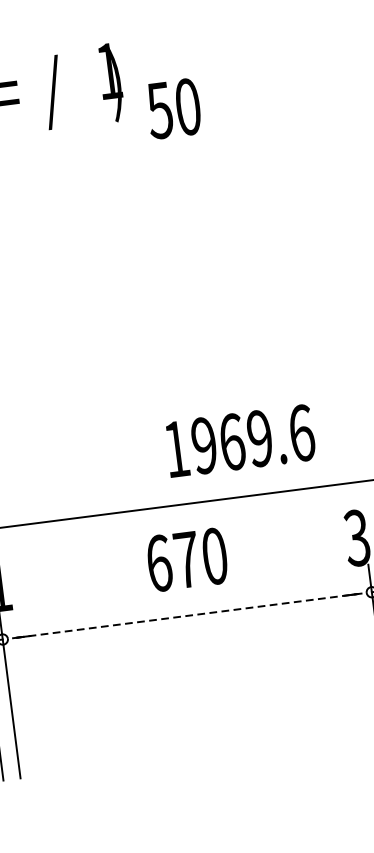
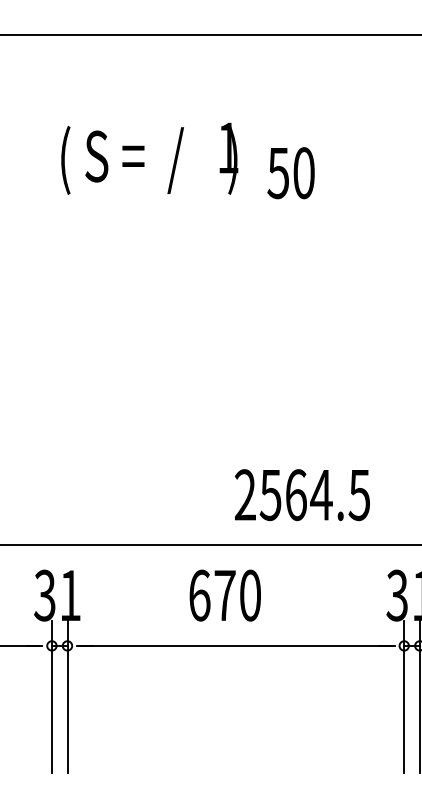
text: (173, 109) -> (290, 173), moved
text: (239, 441) -> (302, 495), 1969.6 -> 2564.5
text: (186, 559) -> (224, 595), moved
line: (186, 615) -> (235, 645), dashed -> solid

